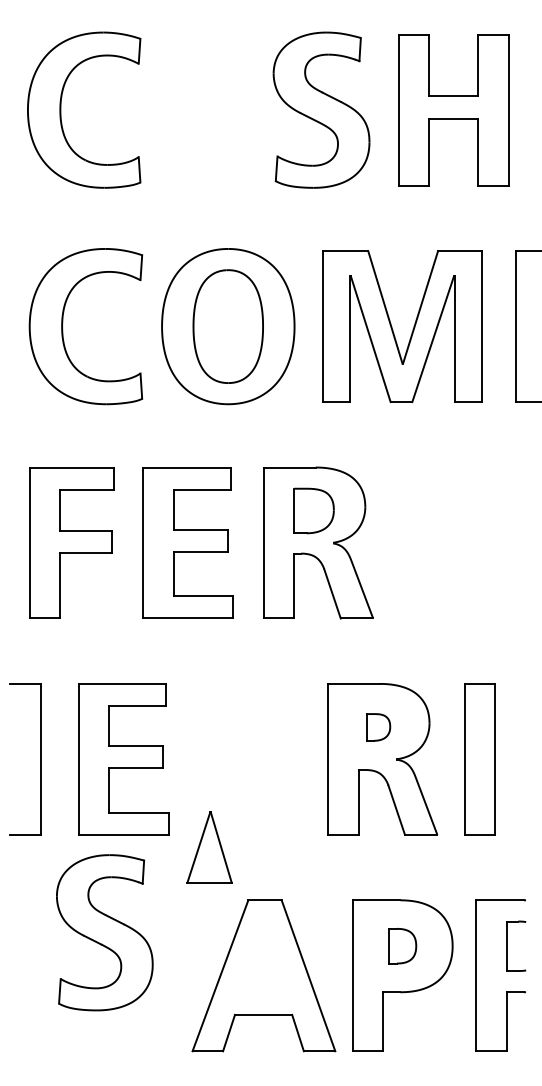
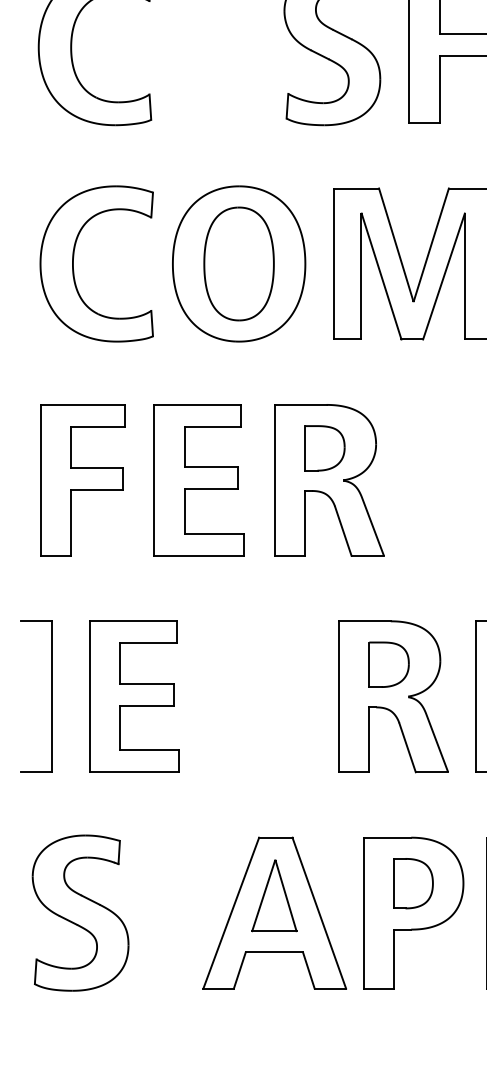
part: (378, 727) -> (389, 664), size x1.67
part: (209, 847) -> (274, 895), moved
part: (104, 932) -> (80, 912), moved
part: (402, 945) -> (413, 882), size x1.43

